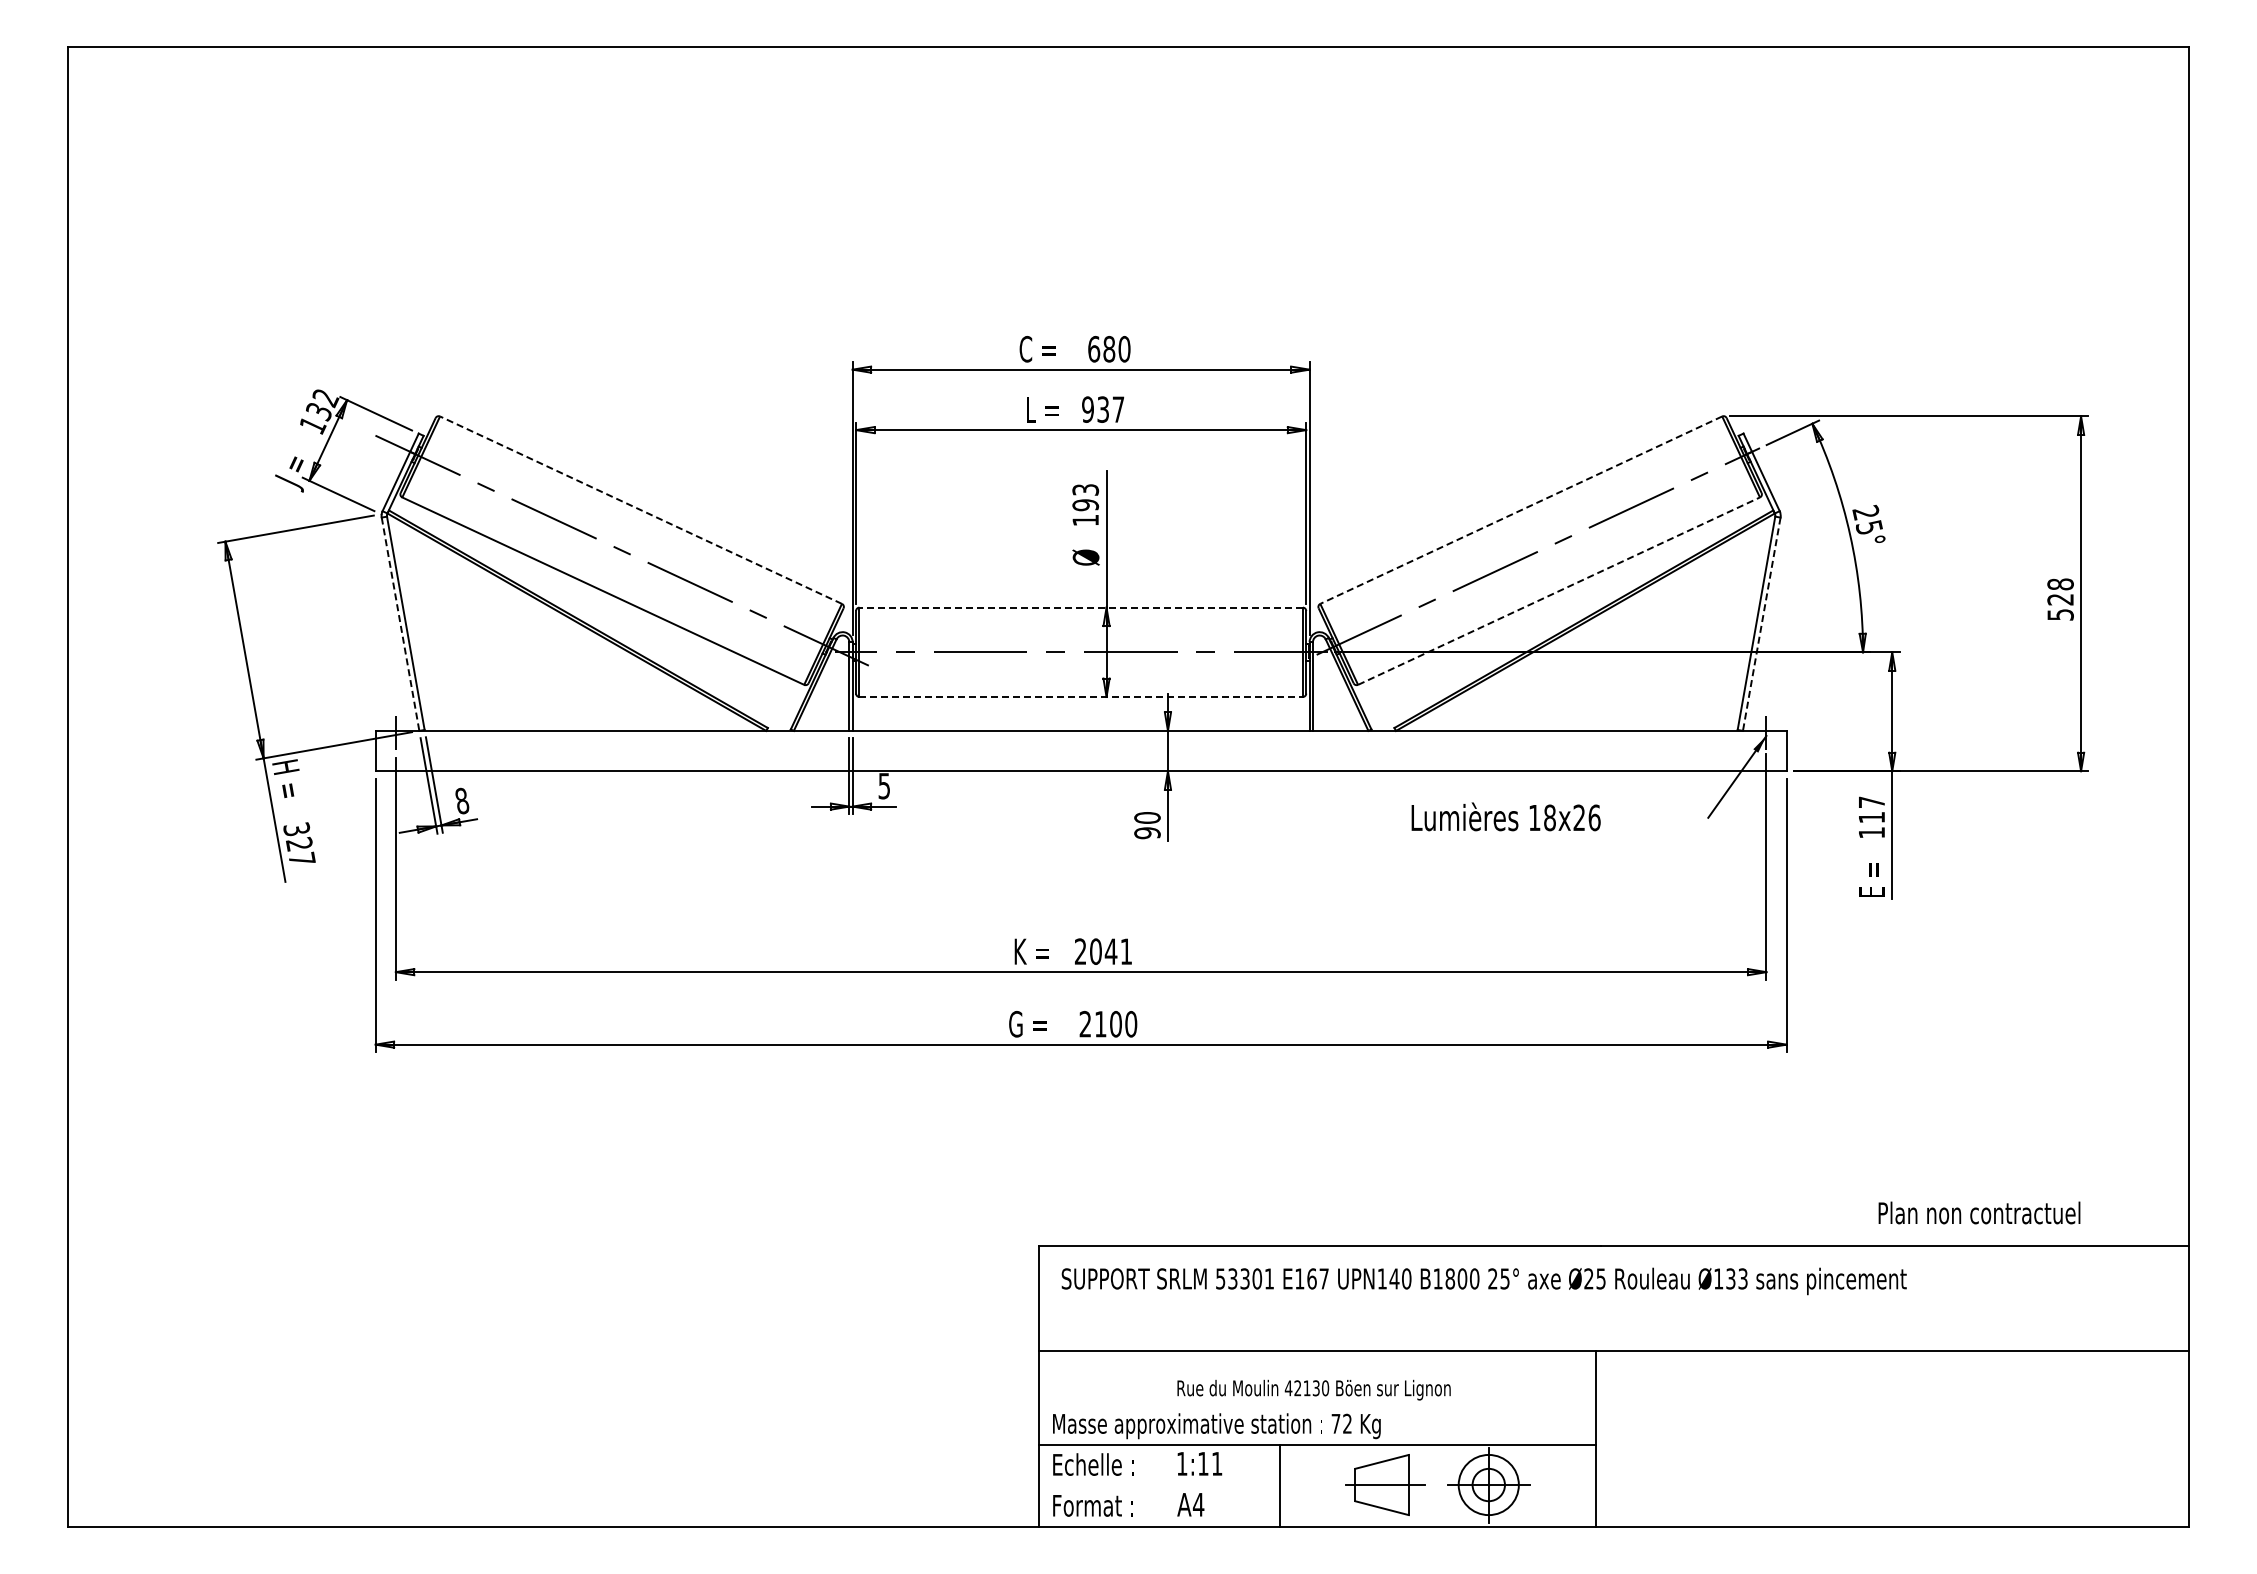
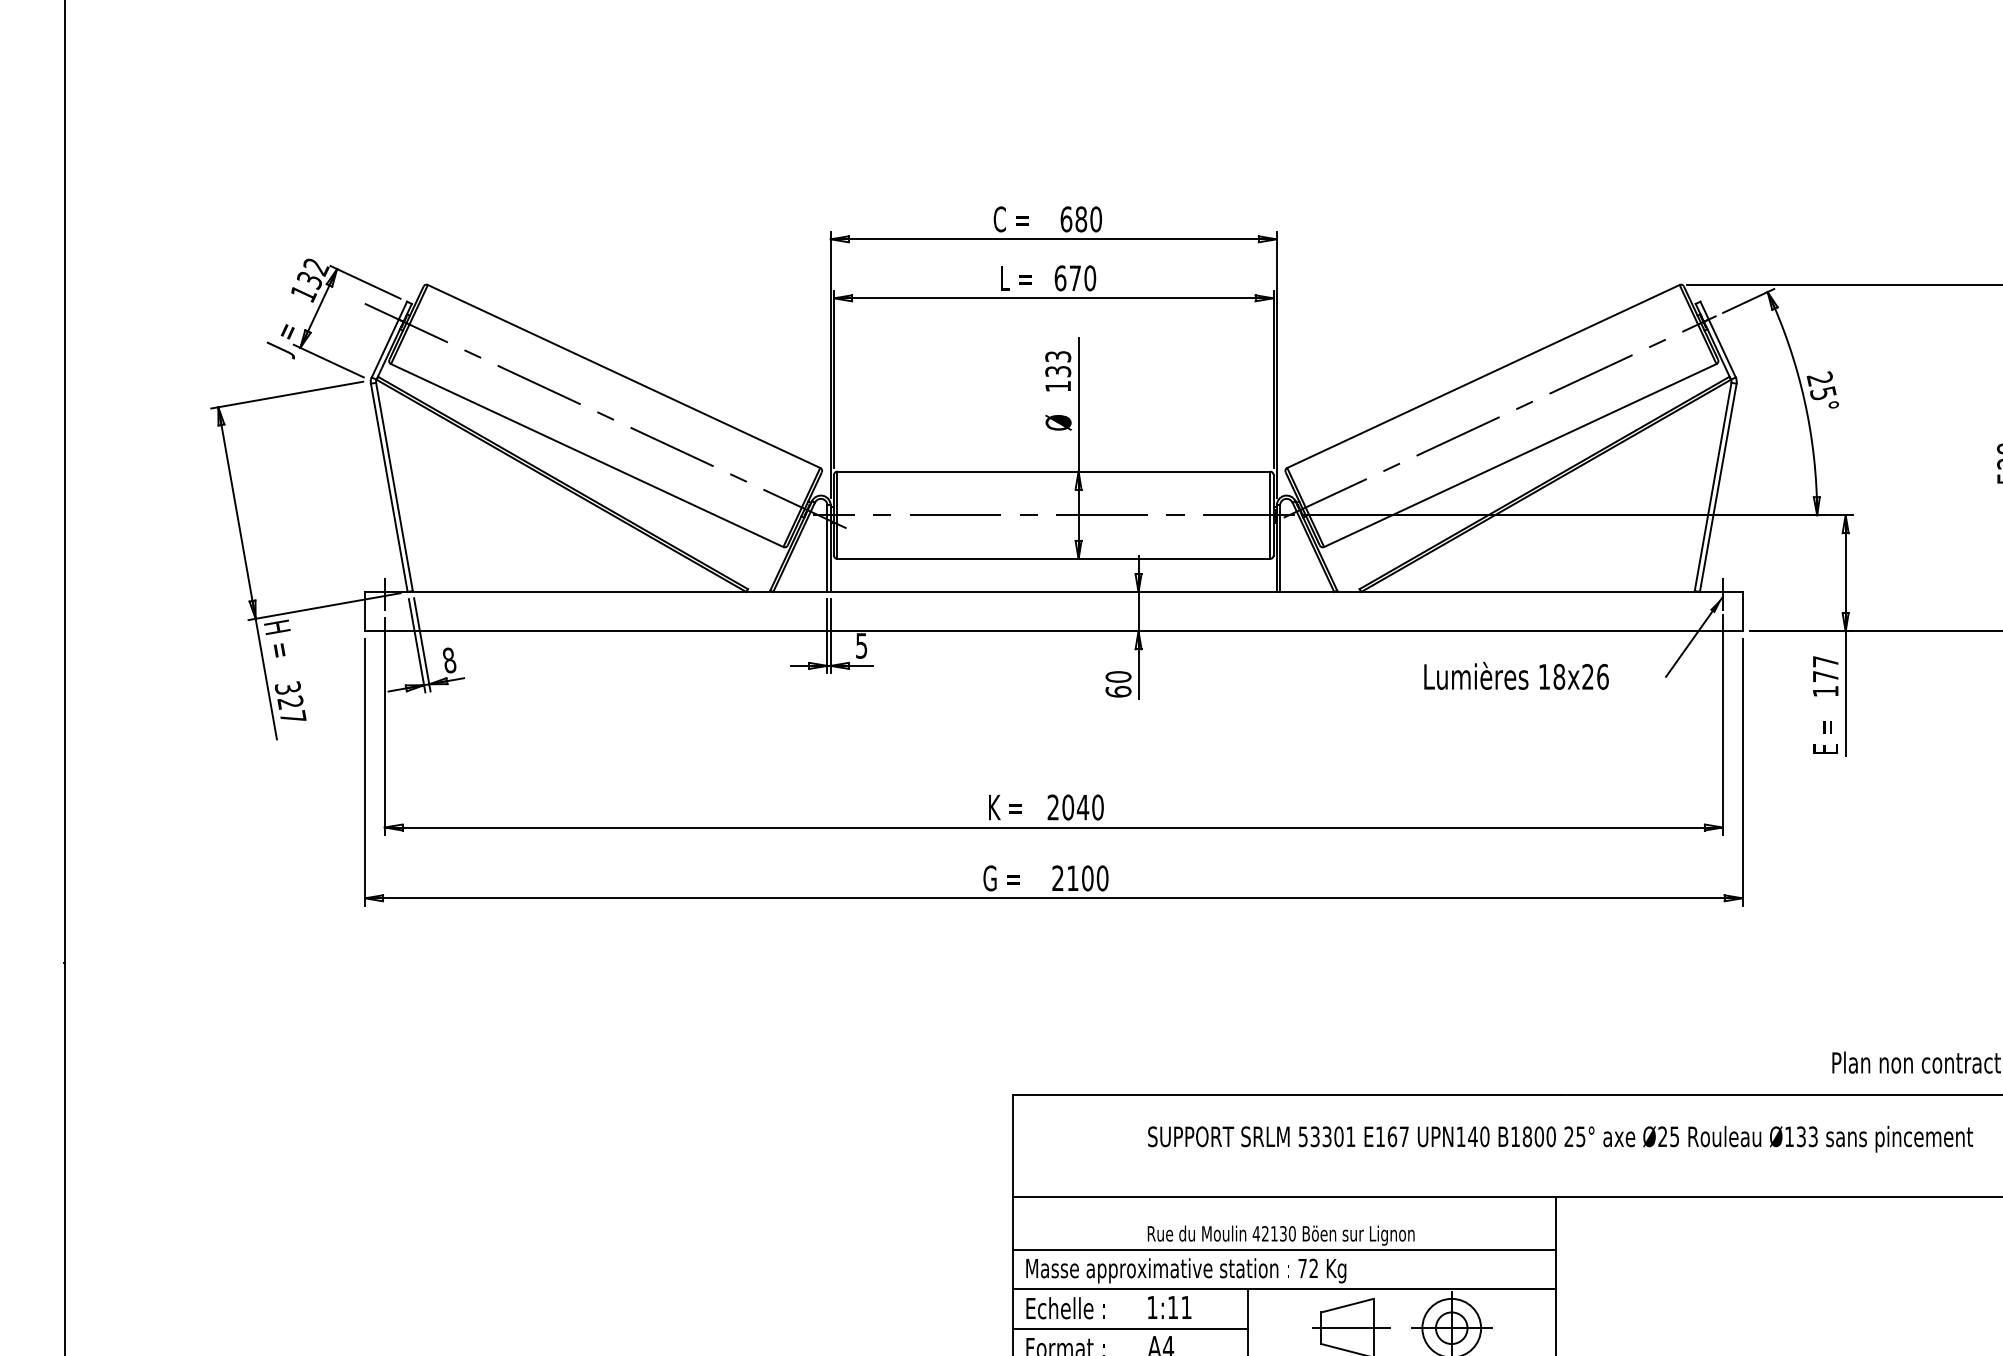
text: (1103, 409) -> (1075, 278), 937 -> 670
text: (1085, 505) -> (1058, 371), 193 -> 133
line: (641, 510) -> (624, 376), dashed -> solid
line: (1521, 510) -> (1483, 376), dashed -> solid
line: (1559, 591) -> (1520, 455), dashed -> solid
line: (1081, 607) -> (1054, 471), dashed -> solid
line: (400, 624) -> (389, 488), dashed -> solid
line: (1761, 624) -> (1718, 488), dashed -> solid
line: (1081, 696) -> (1054, 558), dashed -> solid
text: (1505, 816) -> (1515, 675), moved
text: (1871, 817) -> (1825, 676), 117 -> 177
text: (1147, 833) -> (1118, 692), 90 -> 60
text: (1126, 951) -> (1098, 807), 2041 -> 2040
text: (1483, 1281) -> (1559, 1139), moved
line: (1317, 1404) -> (1284, 1249), added
line: (1159, 1485) -> (1130, 1328), added

